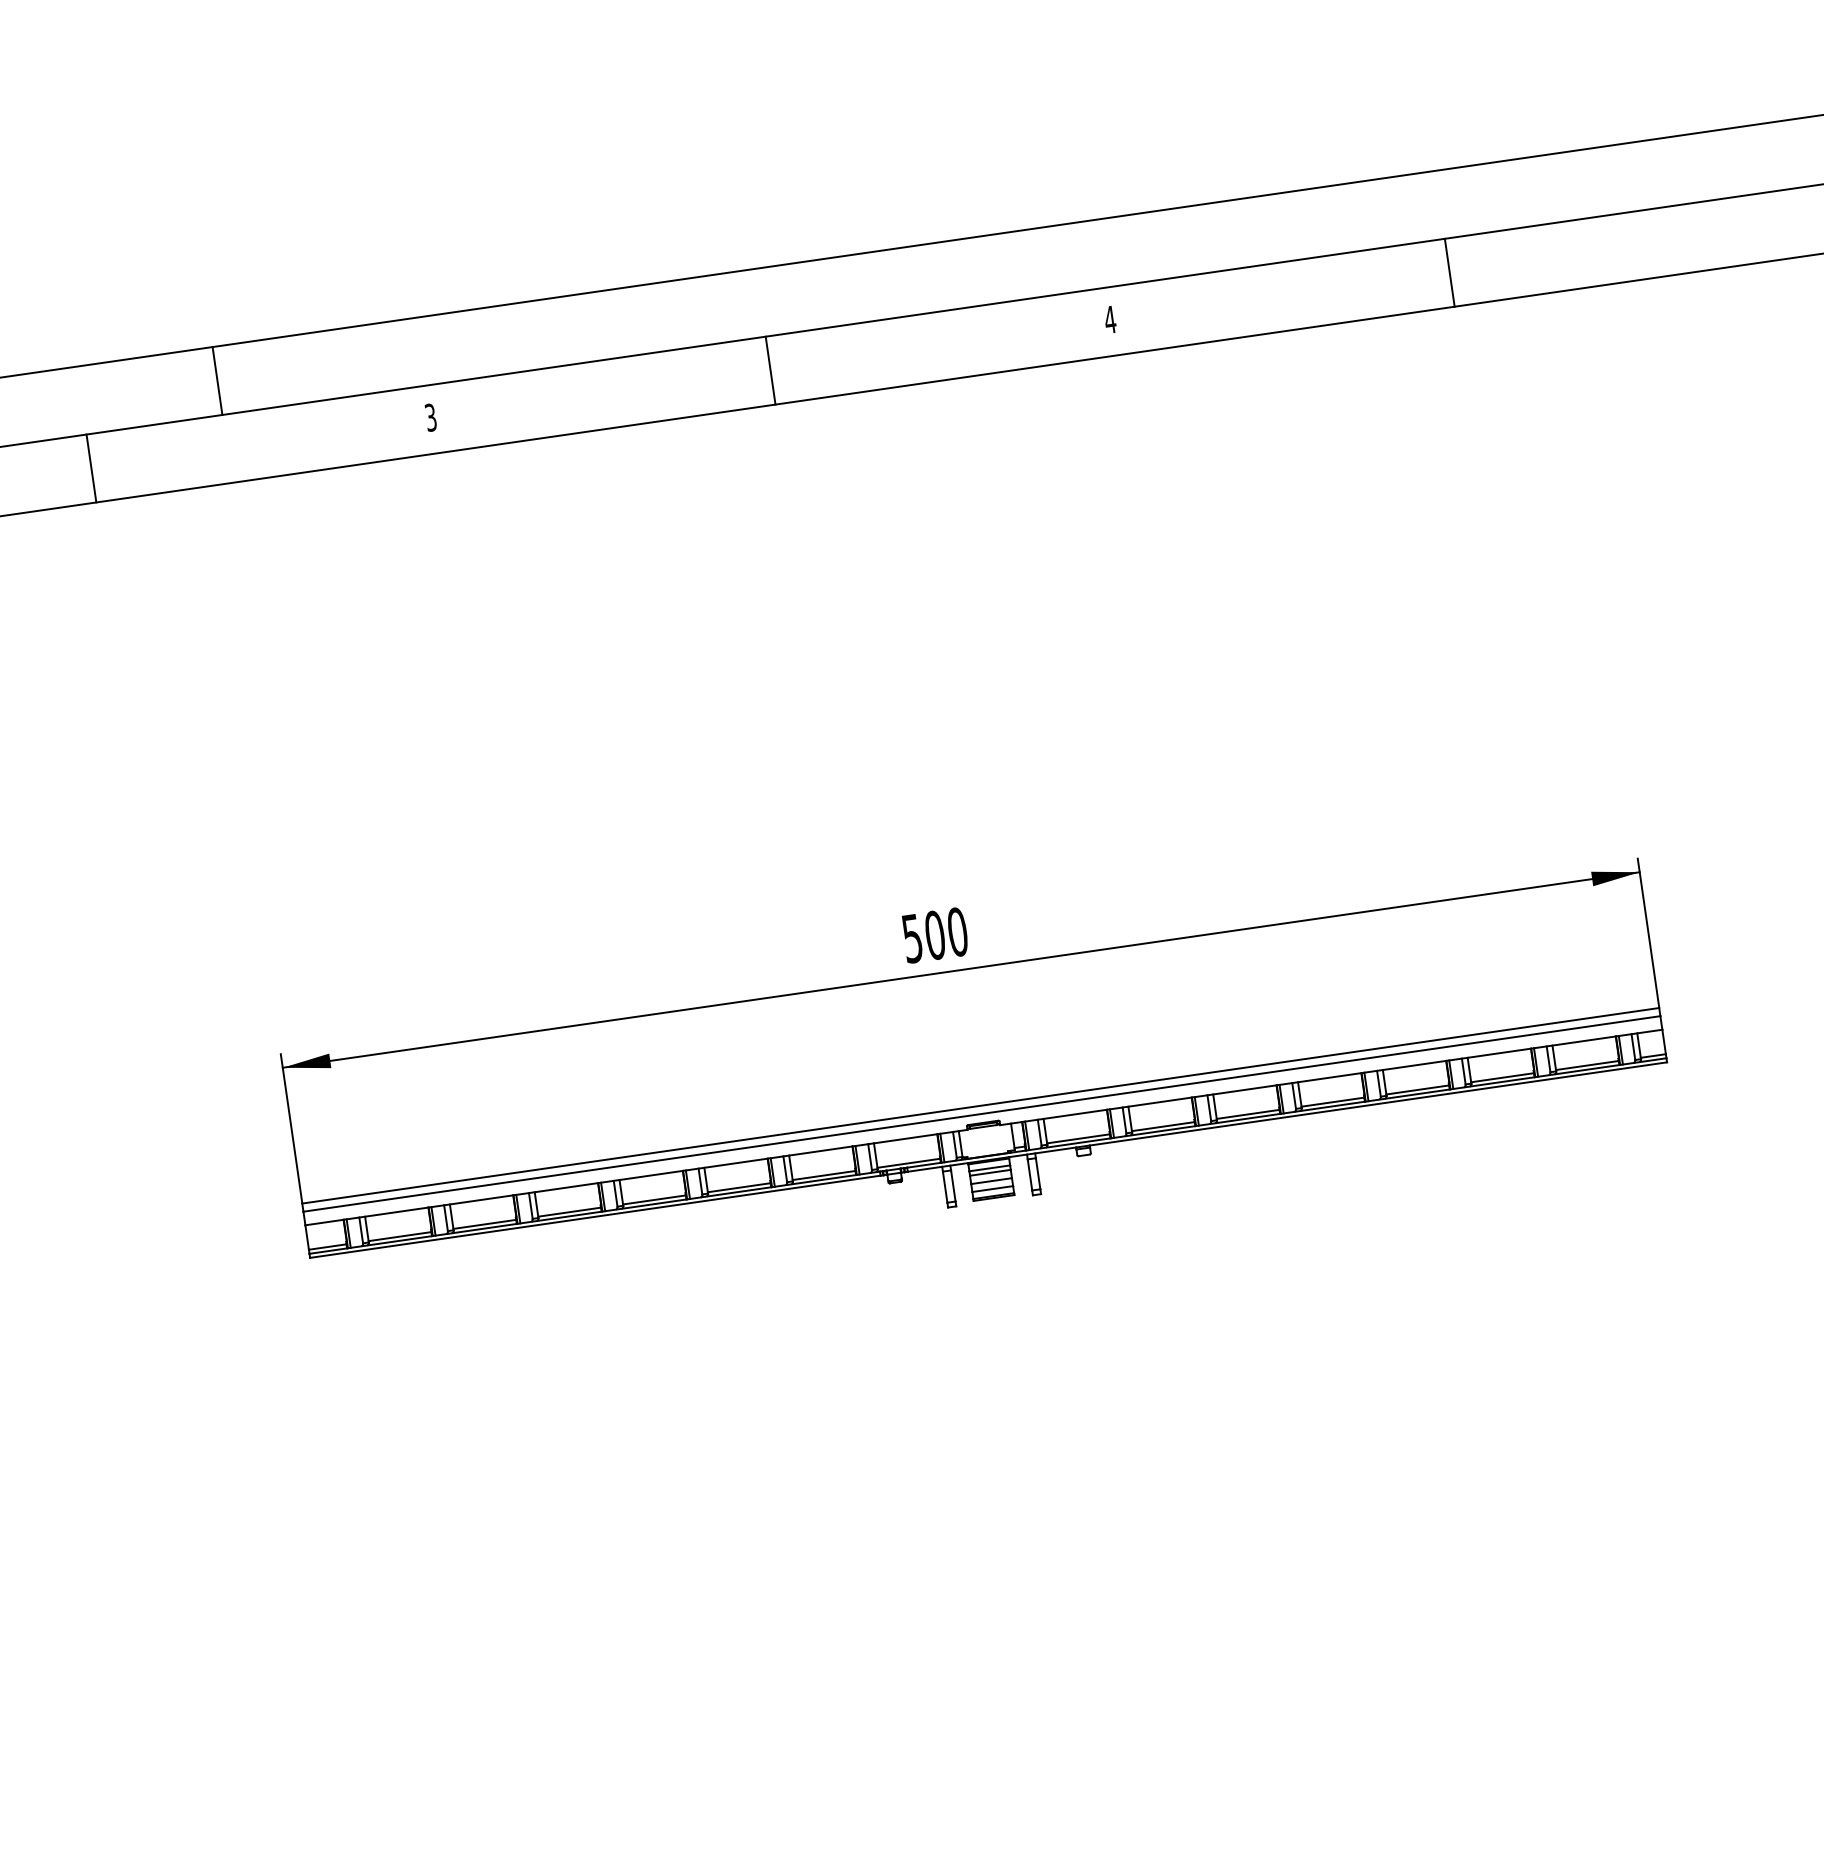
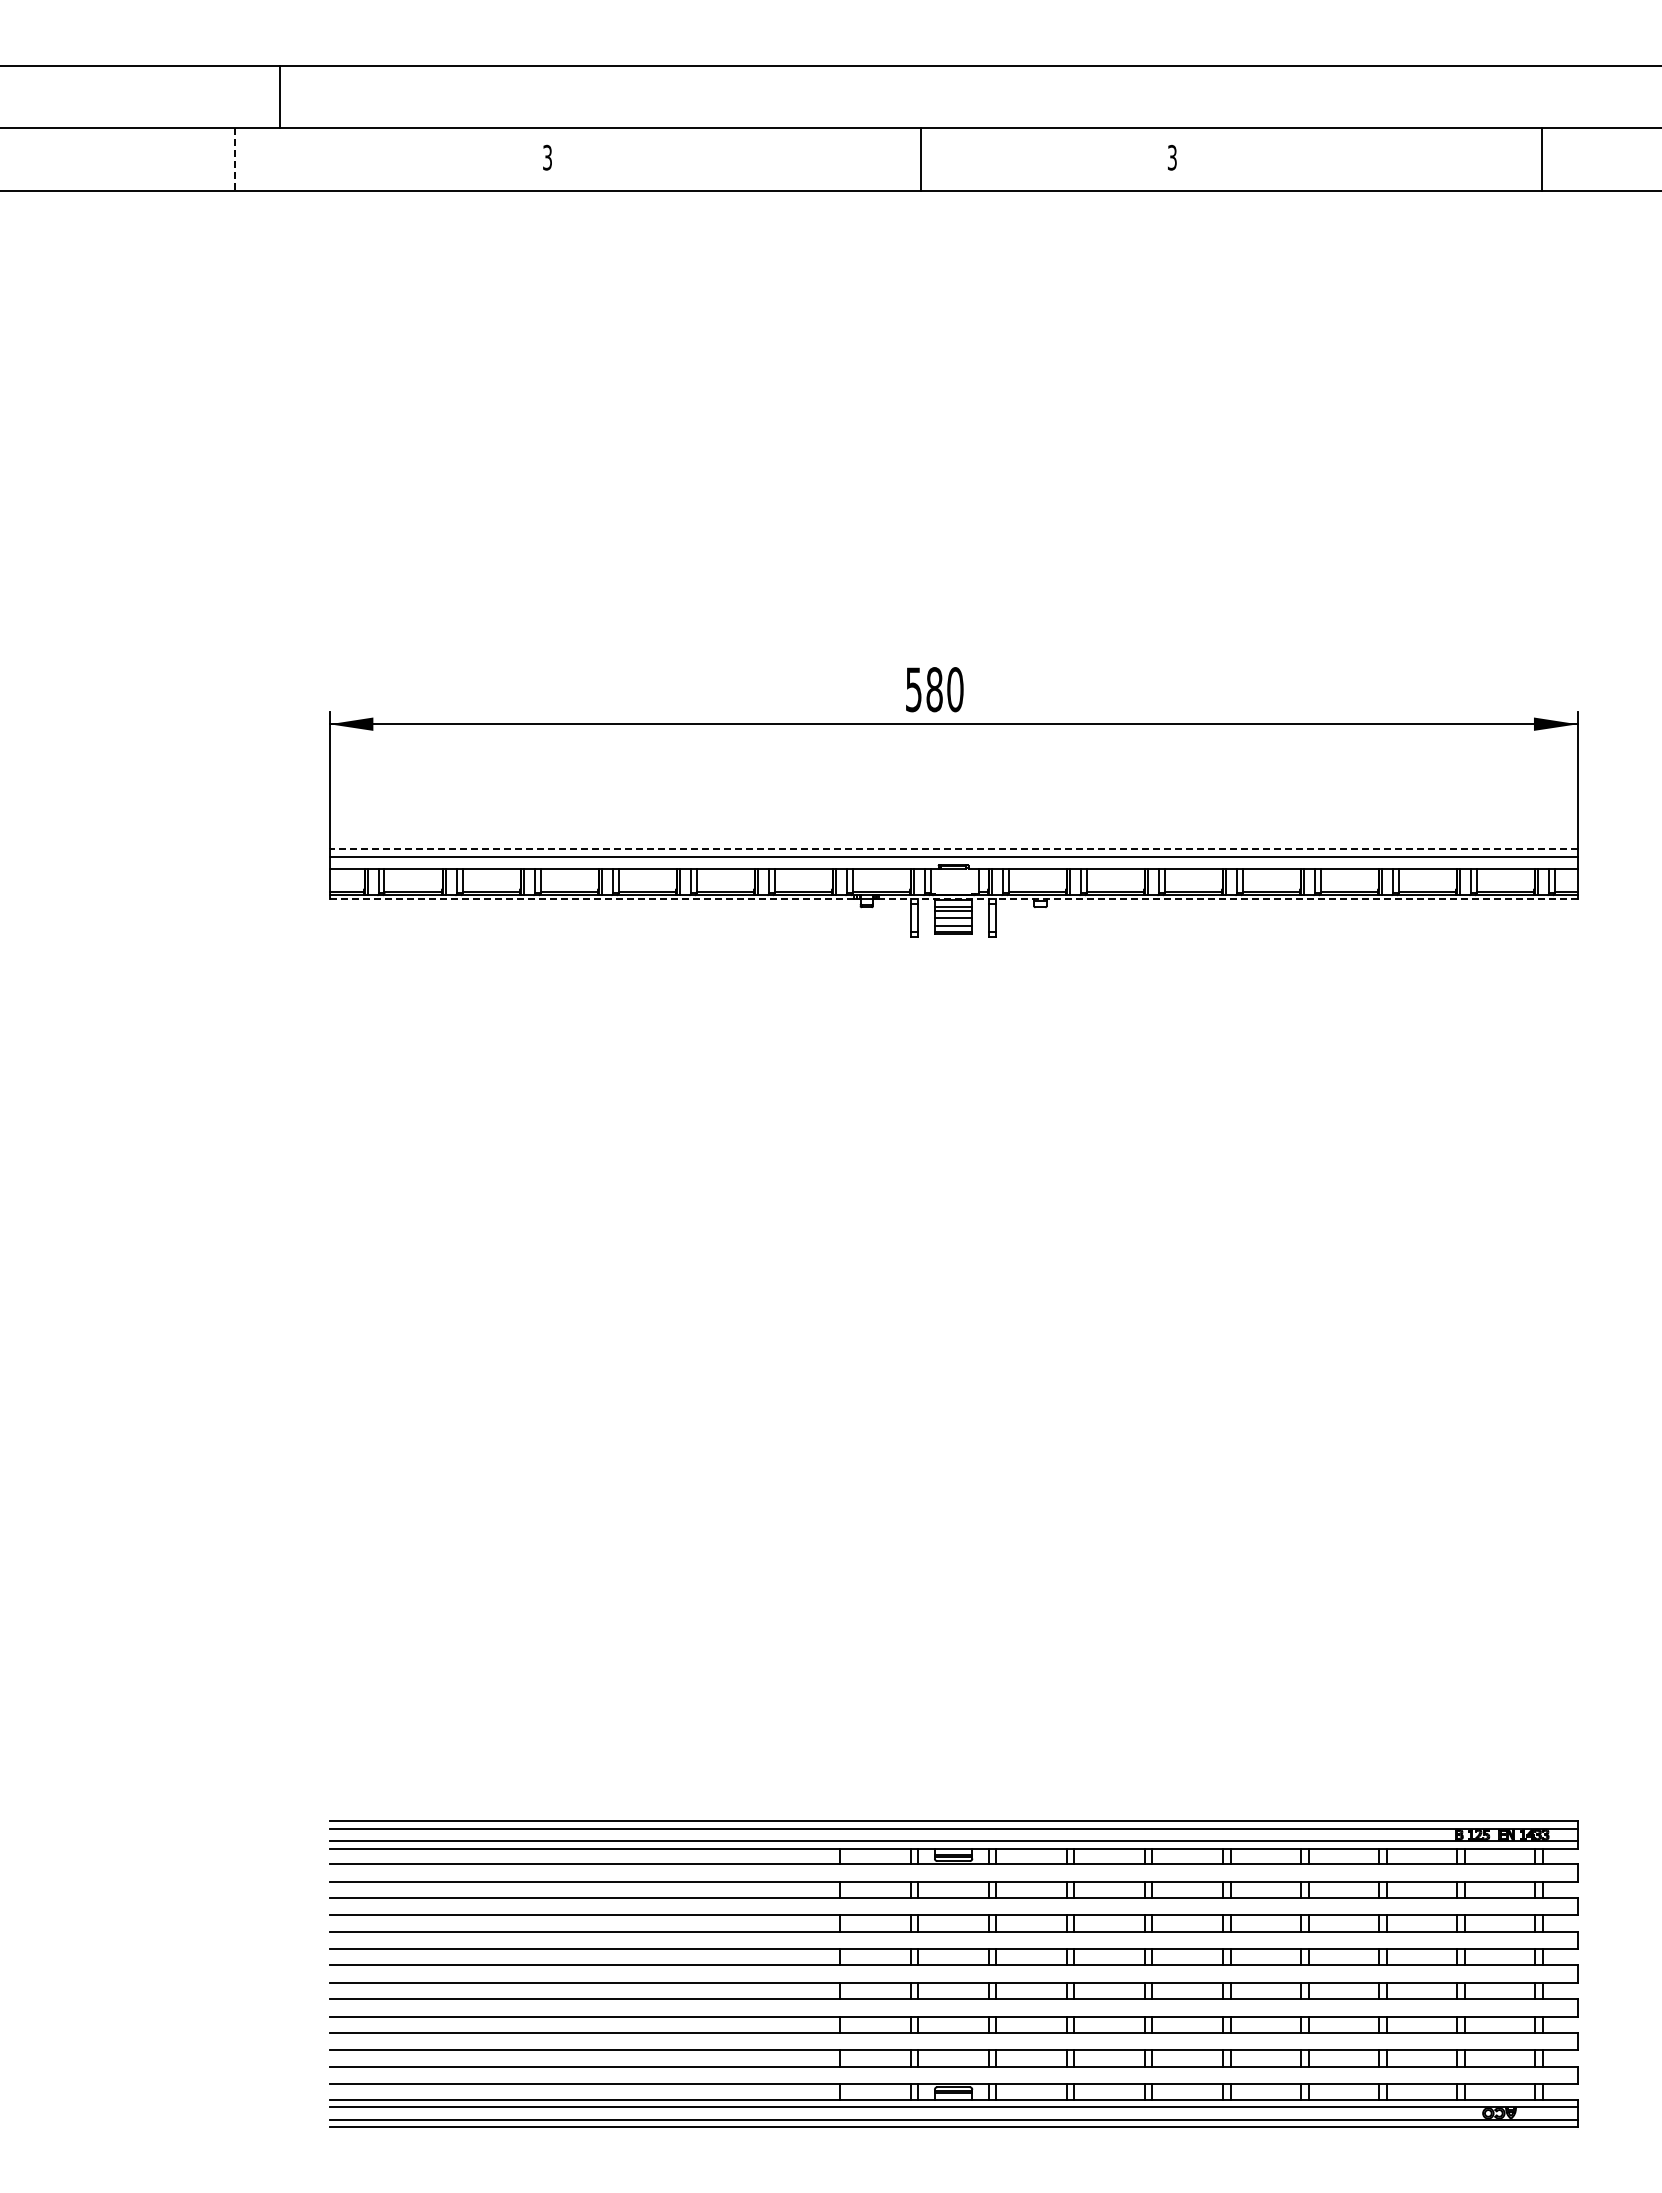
line: (1449, 272) -> (1542, 159), moved
text: (1110, 319) -> (1172, 157), 4 -> 3
line: (770, 370) -> (920, 159), moved
line: (217, 380) -> (280, 96), moved
line: (91, 468) -> (235, 159), solid -> dashed
text: (934, 935) -> (934, 689), 500 -> 580
line: (980, 1106) -> (953, 849), solid -> dashed
line: (1286, 1117) -> (1227, 899), solid -> dashed
line: (594, 1217) -> (591, 899), solid -> dashed

